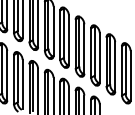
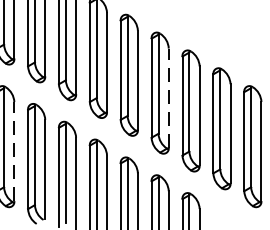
line: (84, 49) -> (169, 98), solid -> dashed
line: (7, 75) -> (14, 151), solid -> dashed

